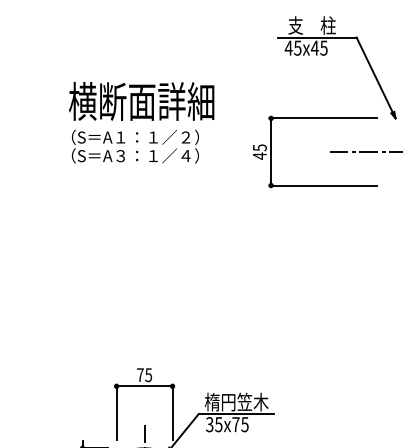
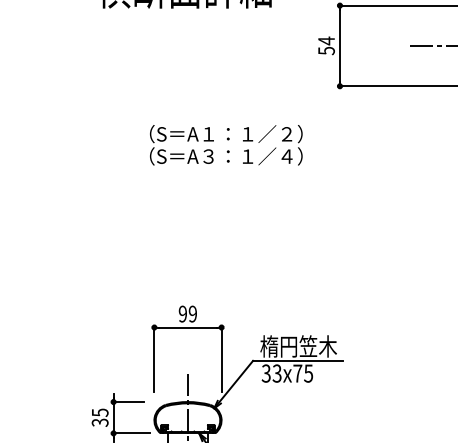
text: (135, 146) -> (226, 145), moved
text: (259, 151) -> (326, 45), 45 -> 54
text: (144, 375) -> (187, 314), 75 -> 99
text: (218, 424) -> (276, 373), 35x75 -> 33x75

